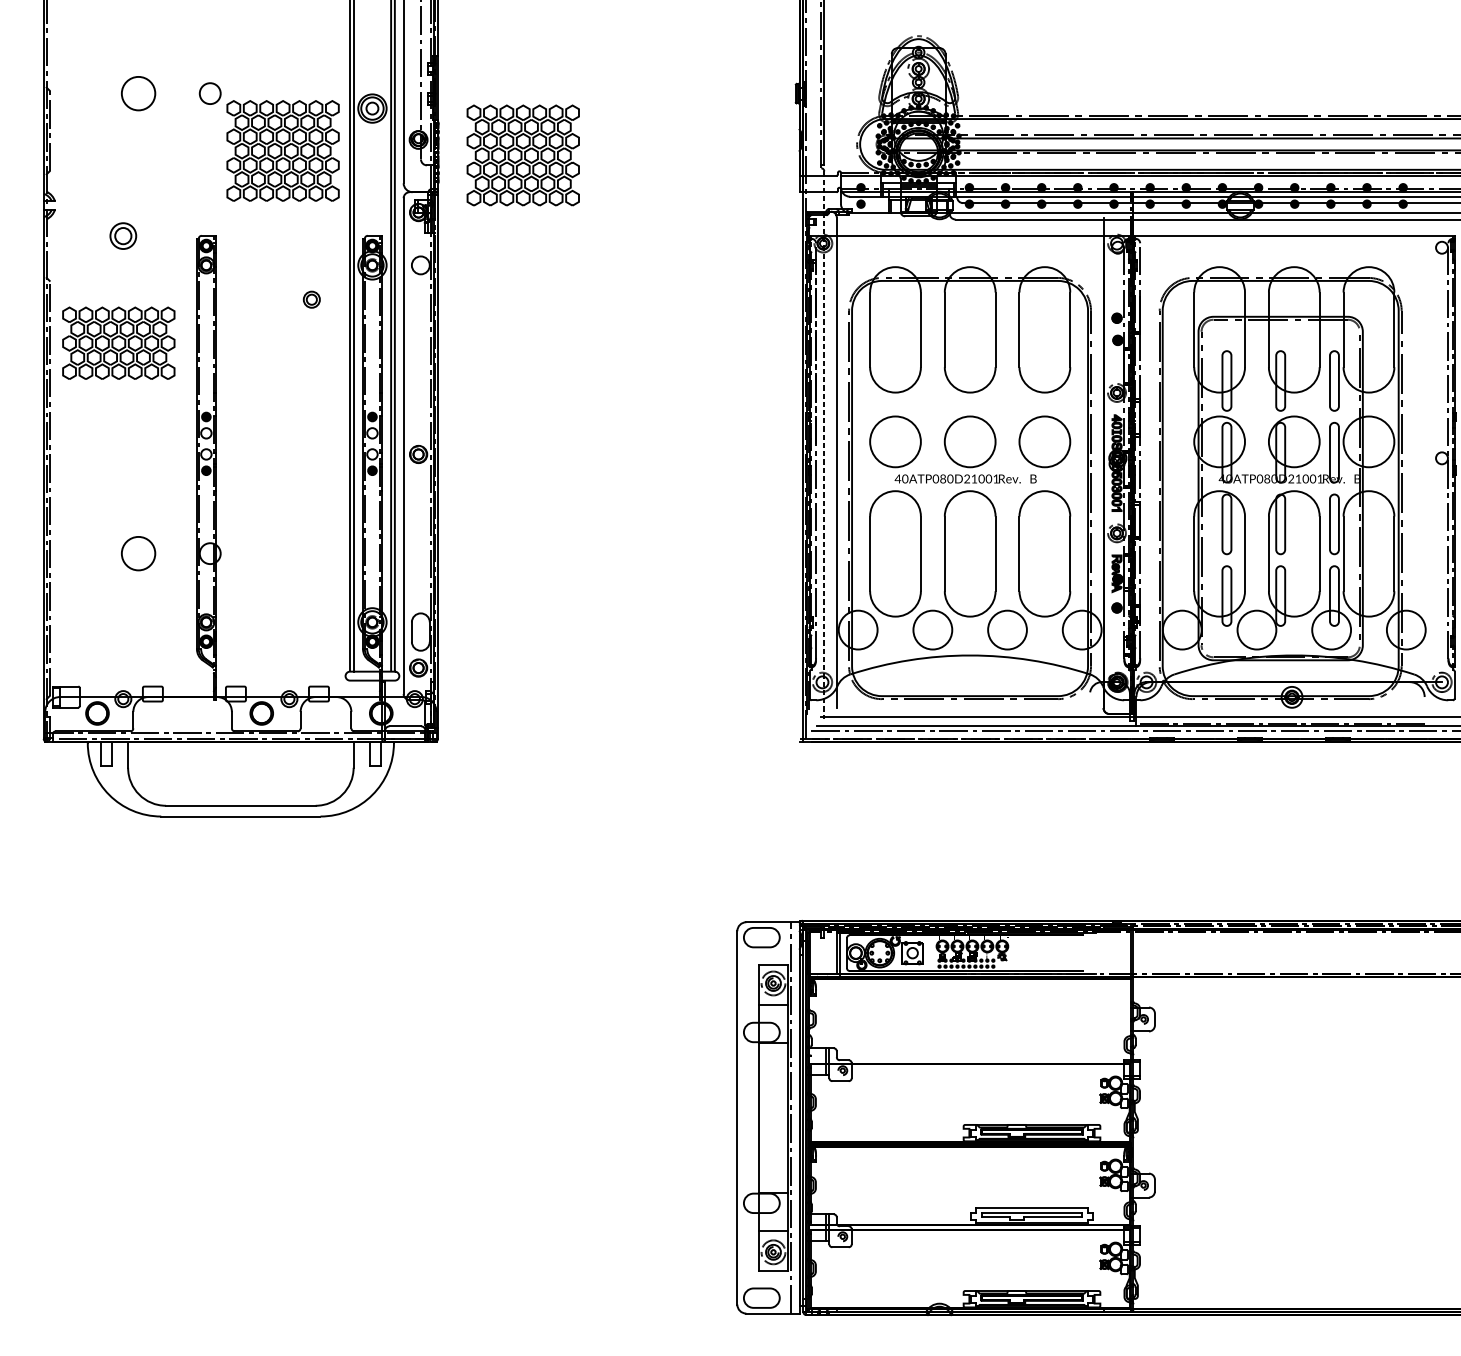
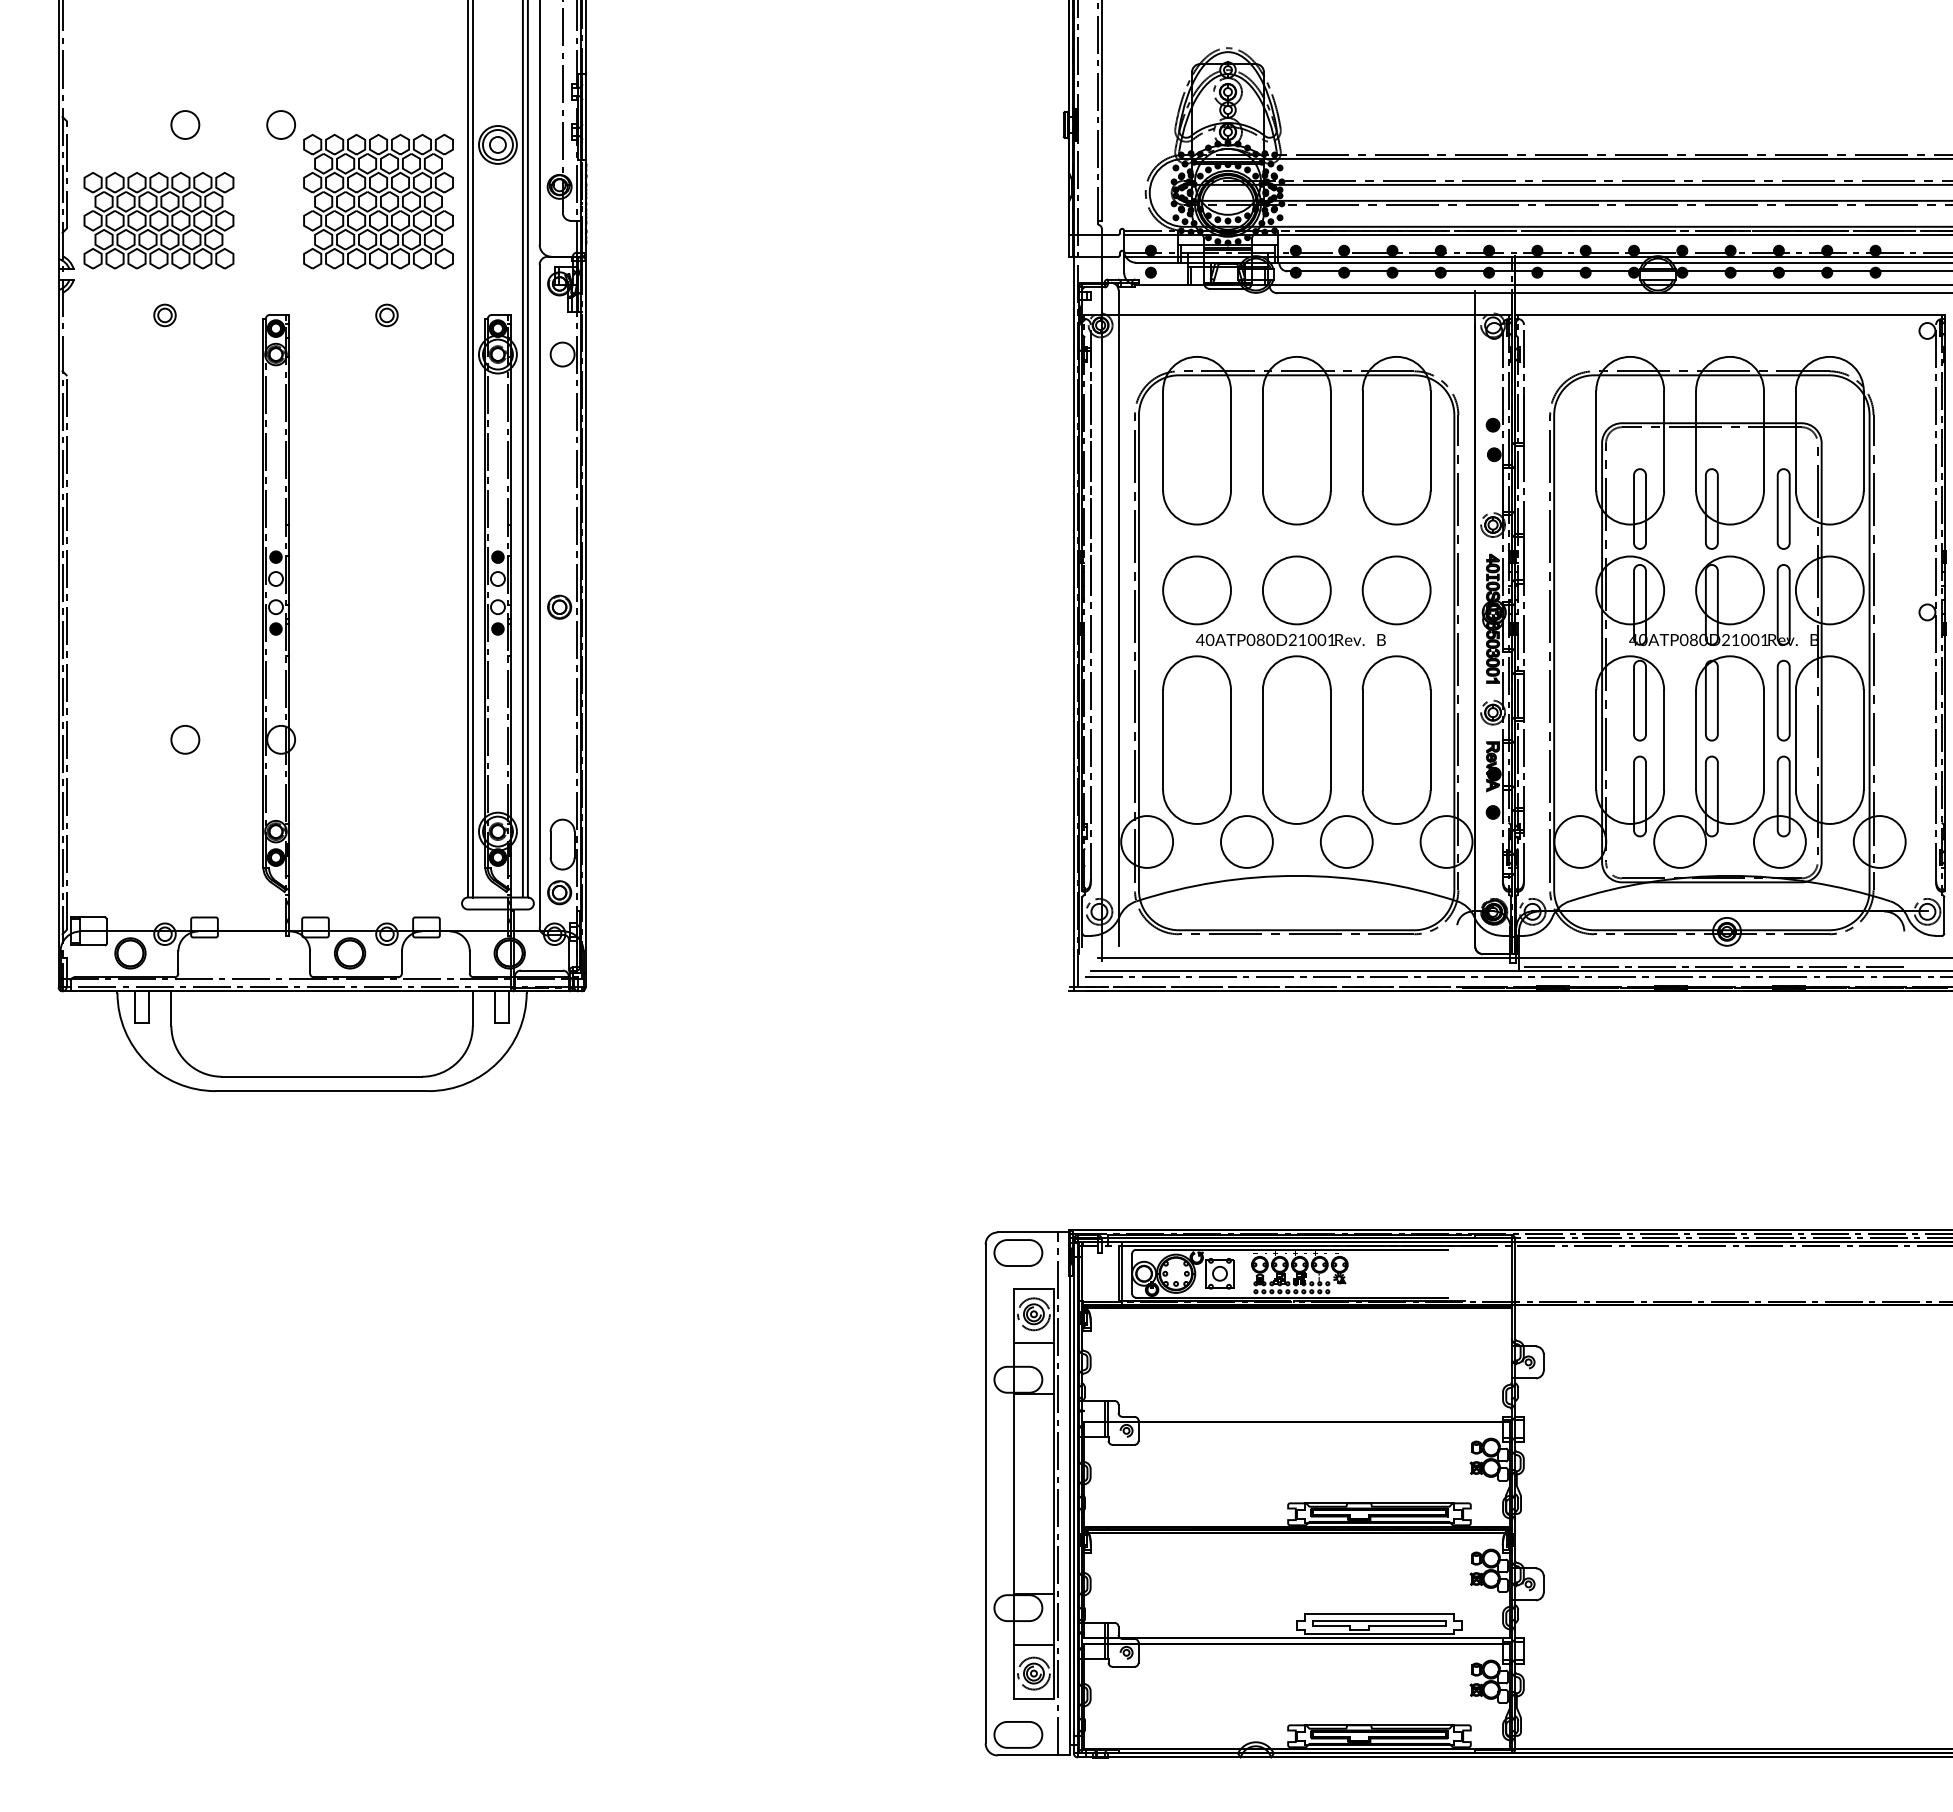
circle: (138, 93) -> (185, 124), size x0.62
part: (523, 155) -> (699, 207), removed
part: (122, 236) -> (164, 315), size x0.62
part: (311, 299) -> (386, 315), moved
part: (118, 343) -> (158, 220), moved
line: (824, 445) -> (1101, 595), dashed -> solid
circle: (138, 553) -> (185, 739), size x0.62

